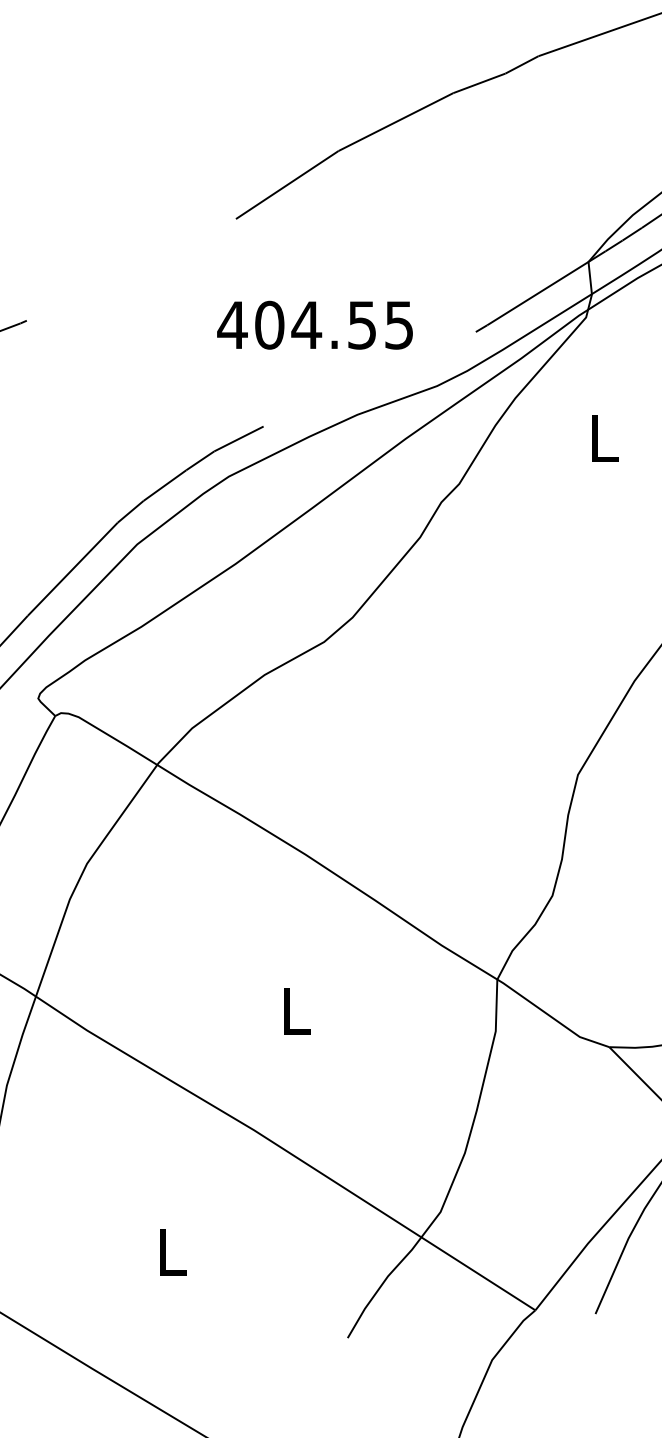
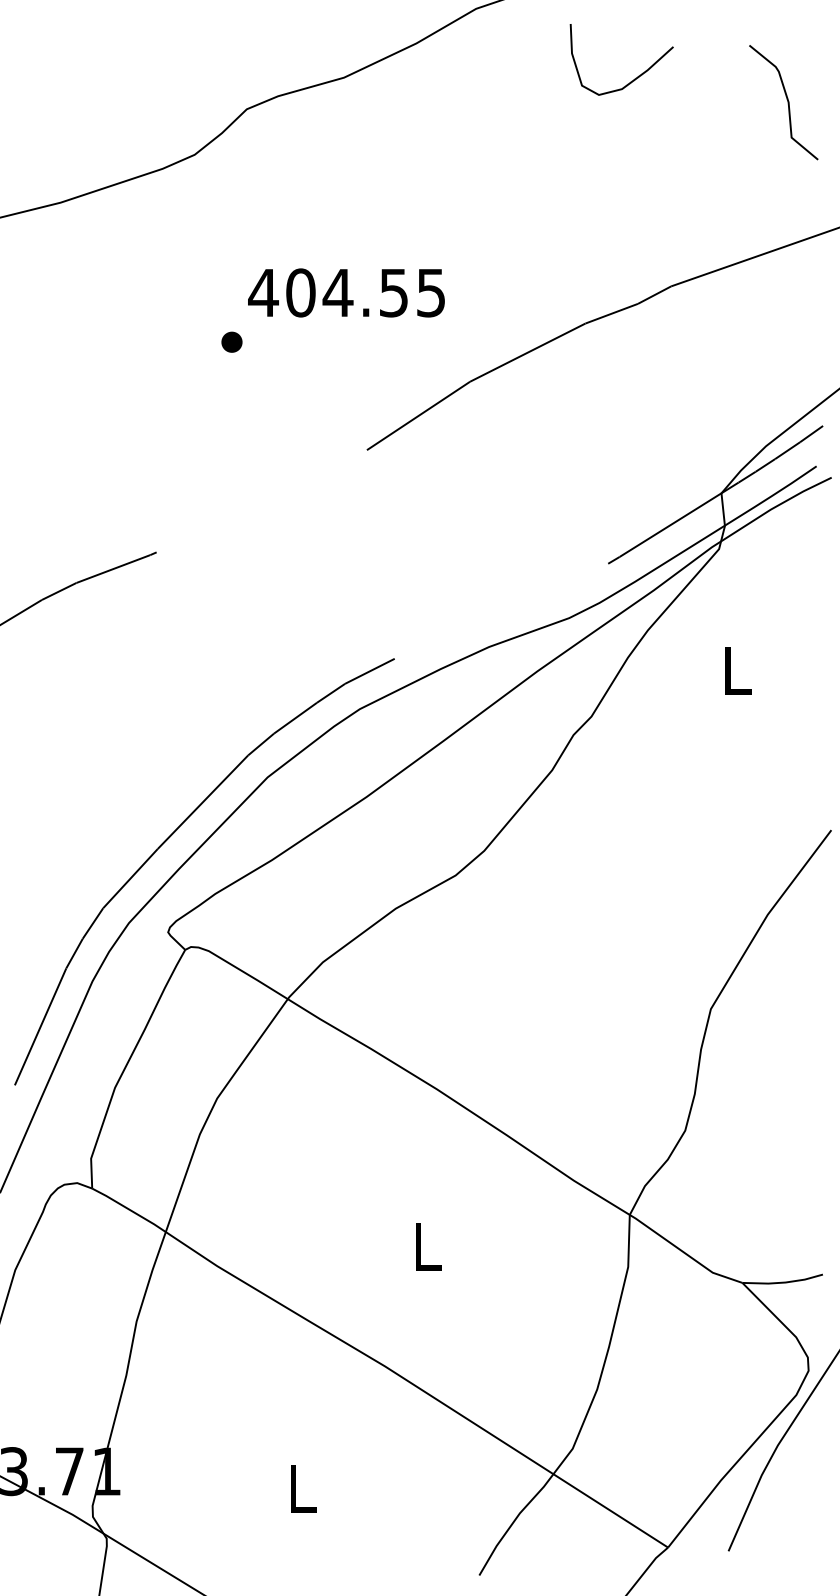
part: (101, 111) -> (231, 341), added
text: (315, 324) -> (346, 292), moved

